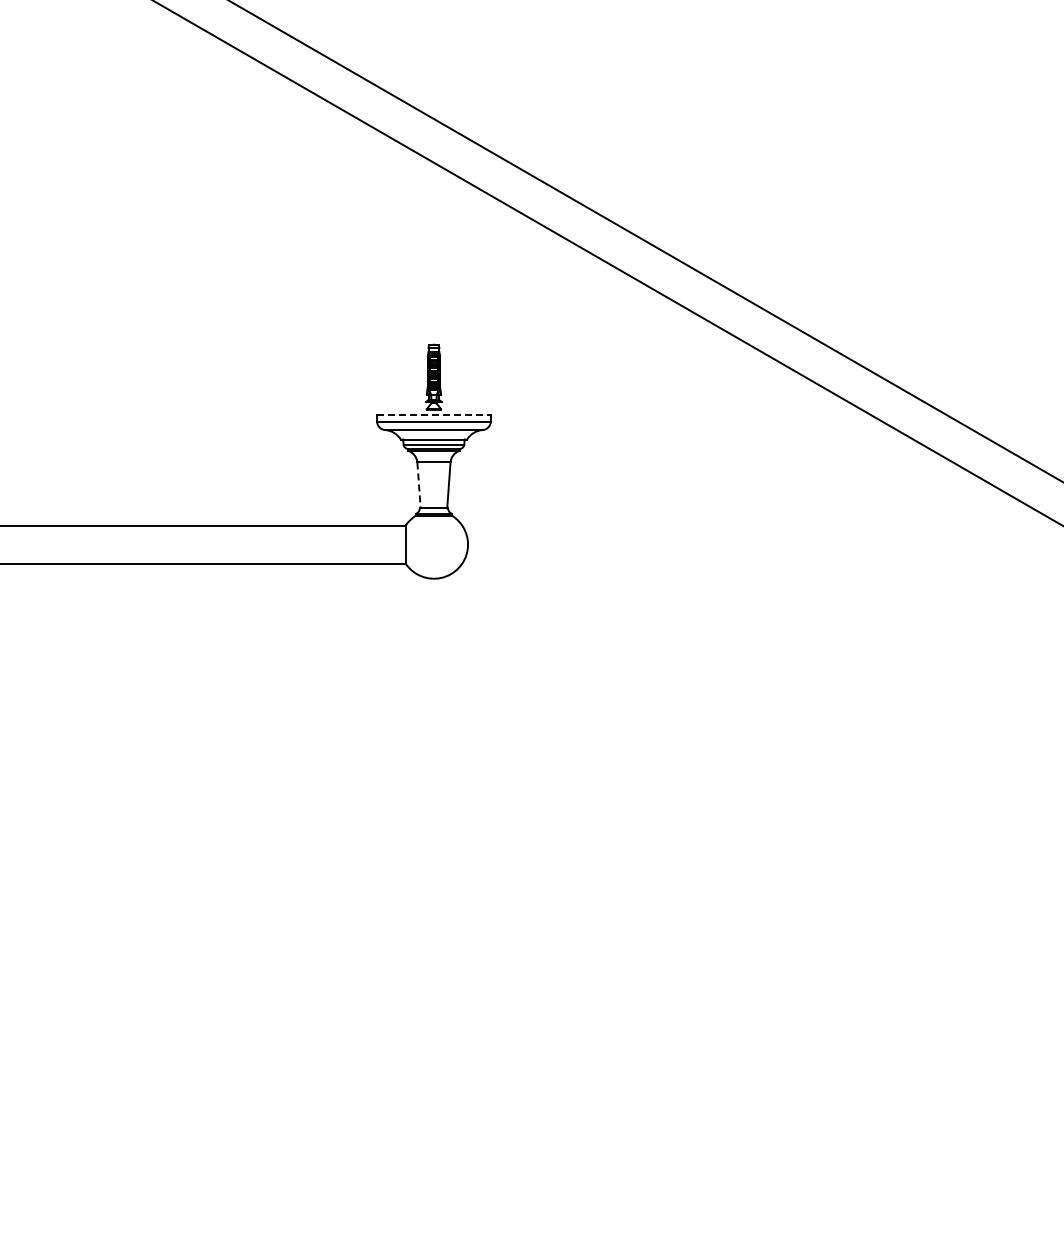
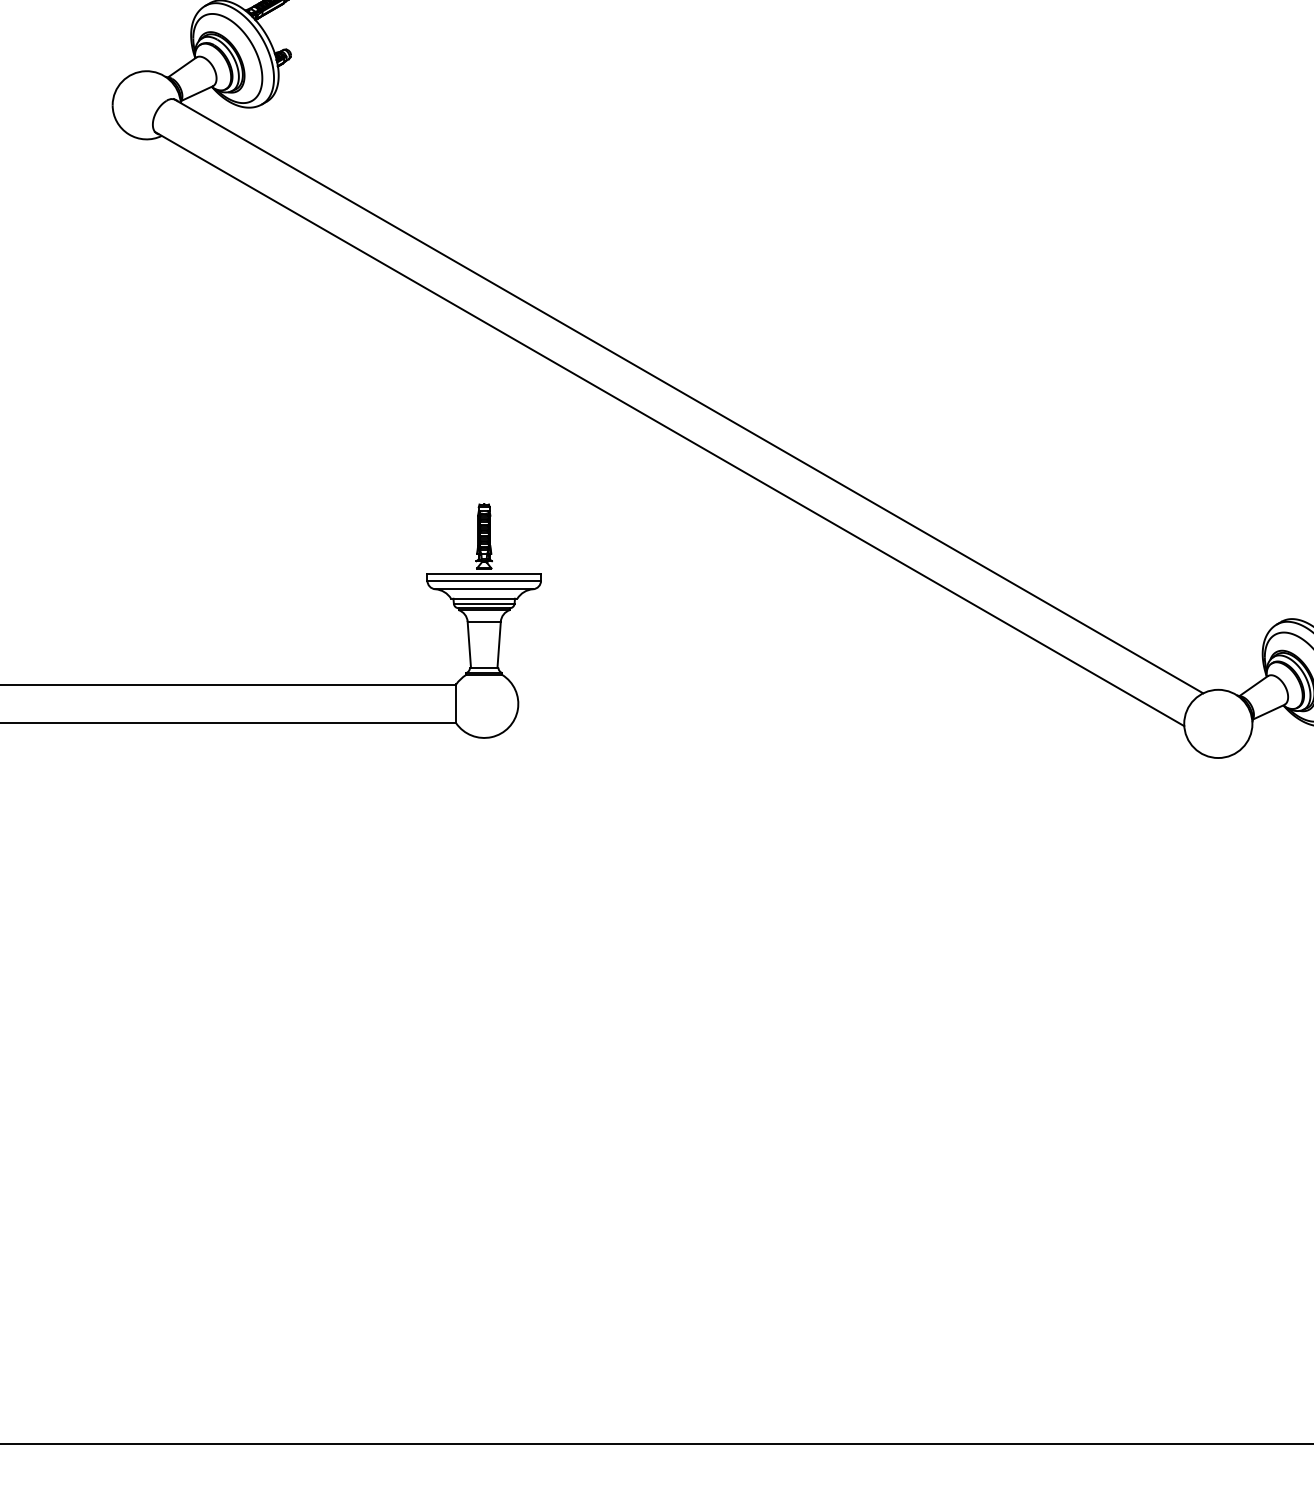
line: (434, 415) -> (484, 574), dashed -> solid
line: (419, 486) -> (469, 645), dashed -> solid

